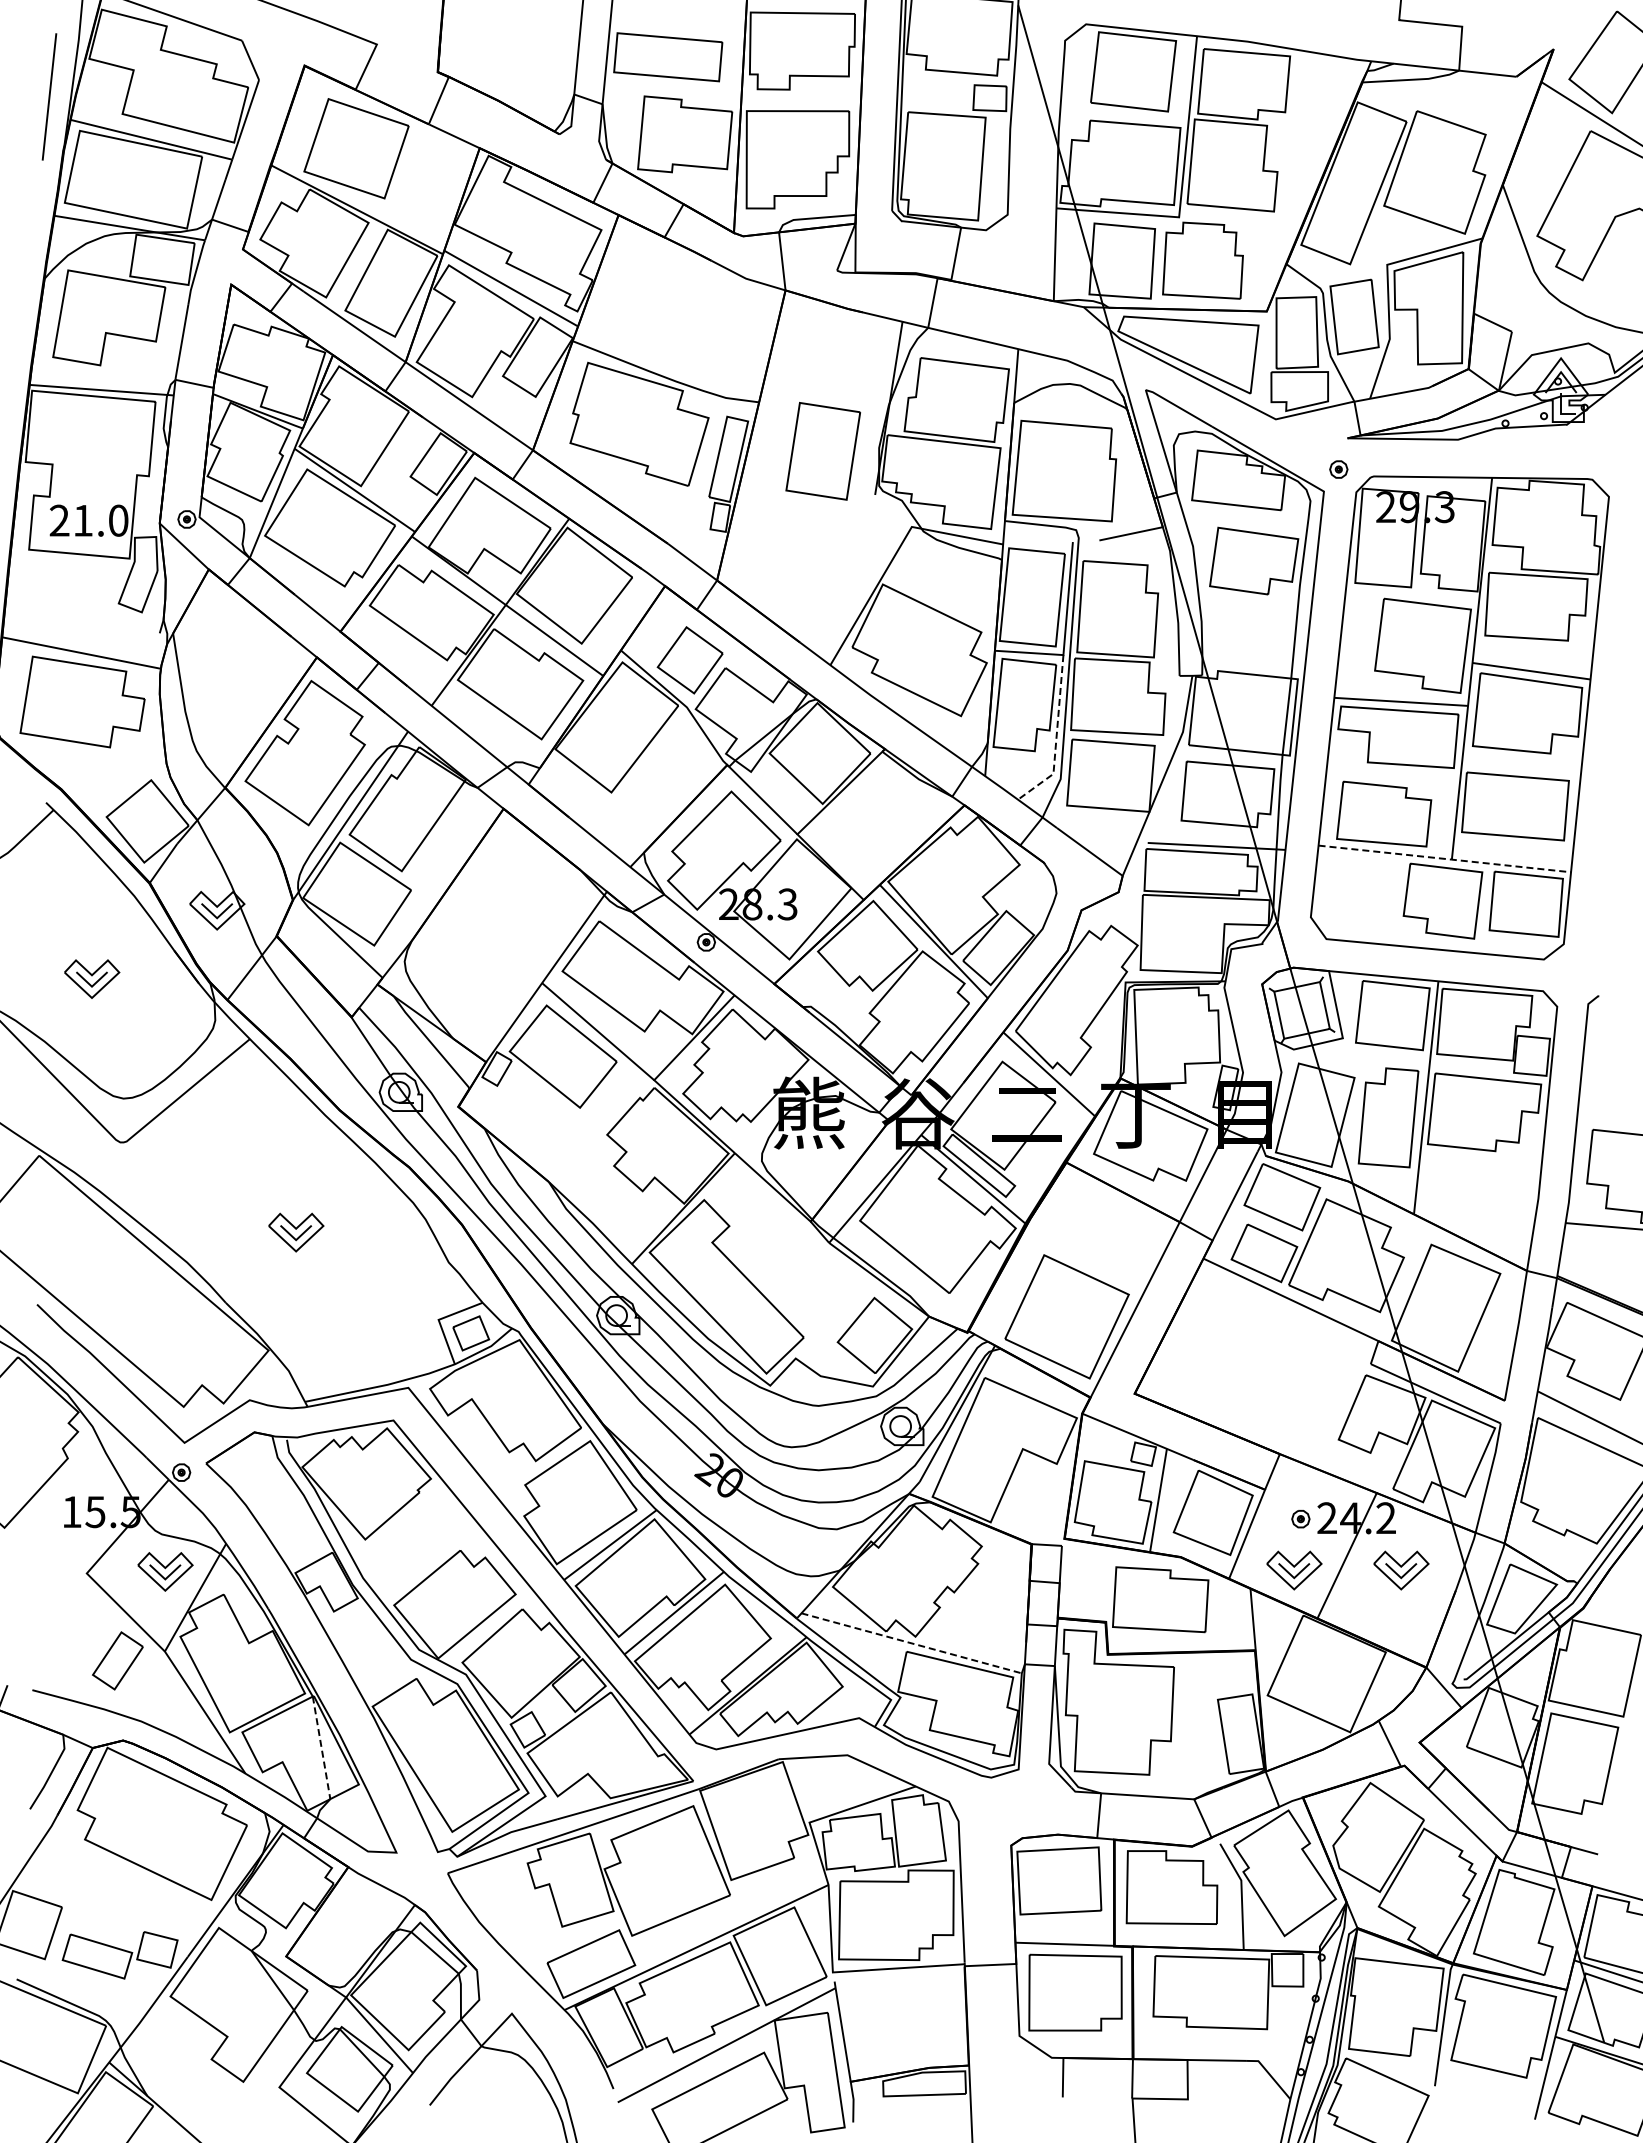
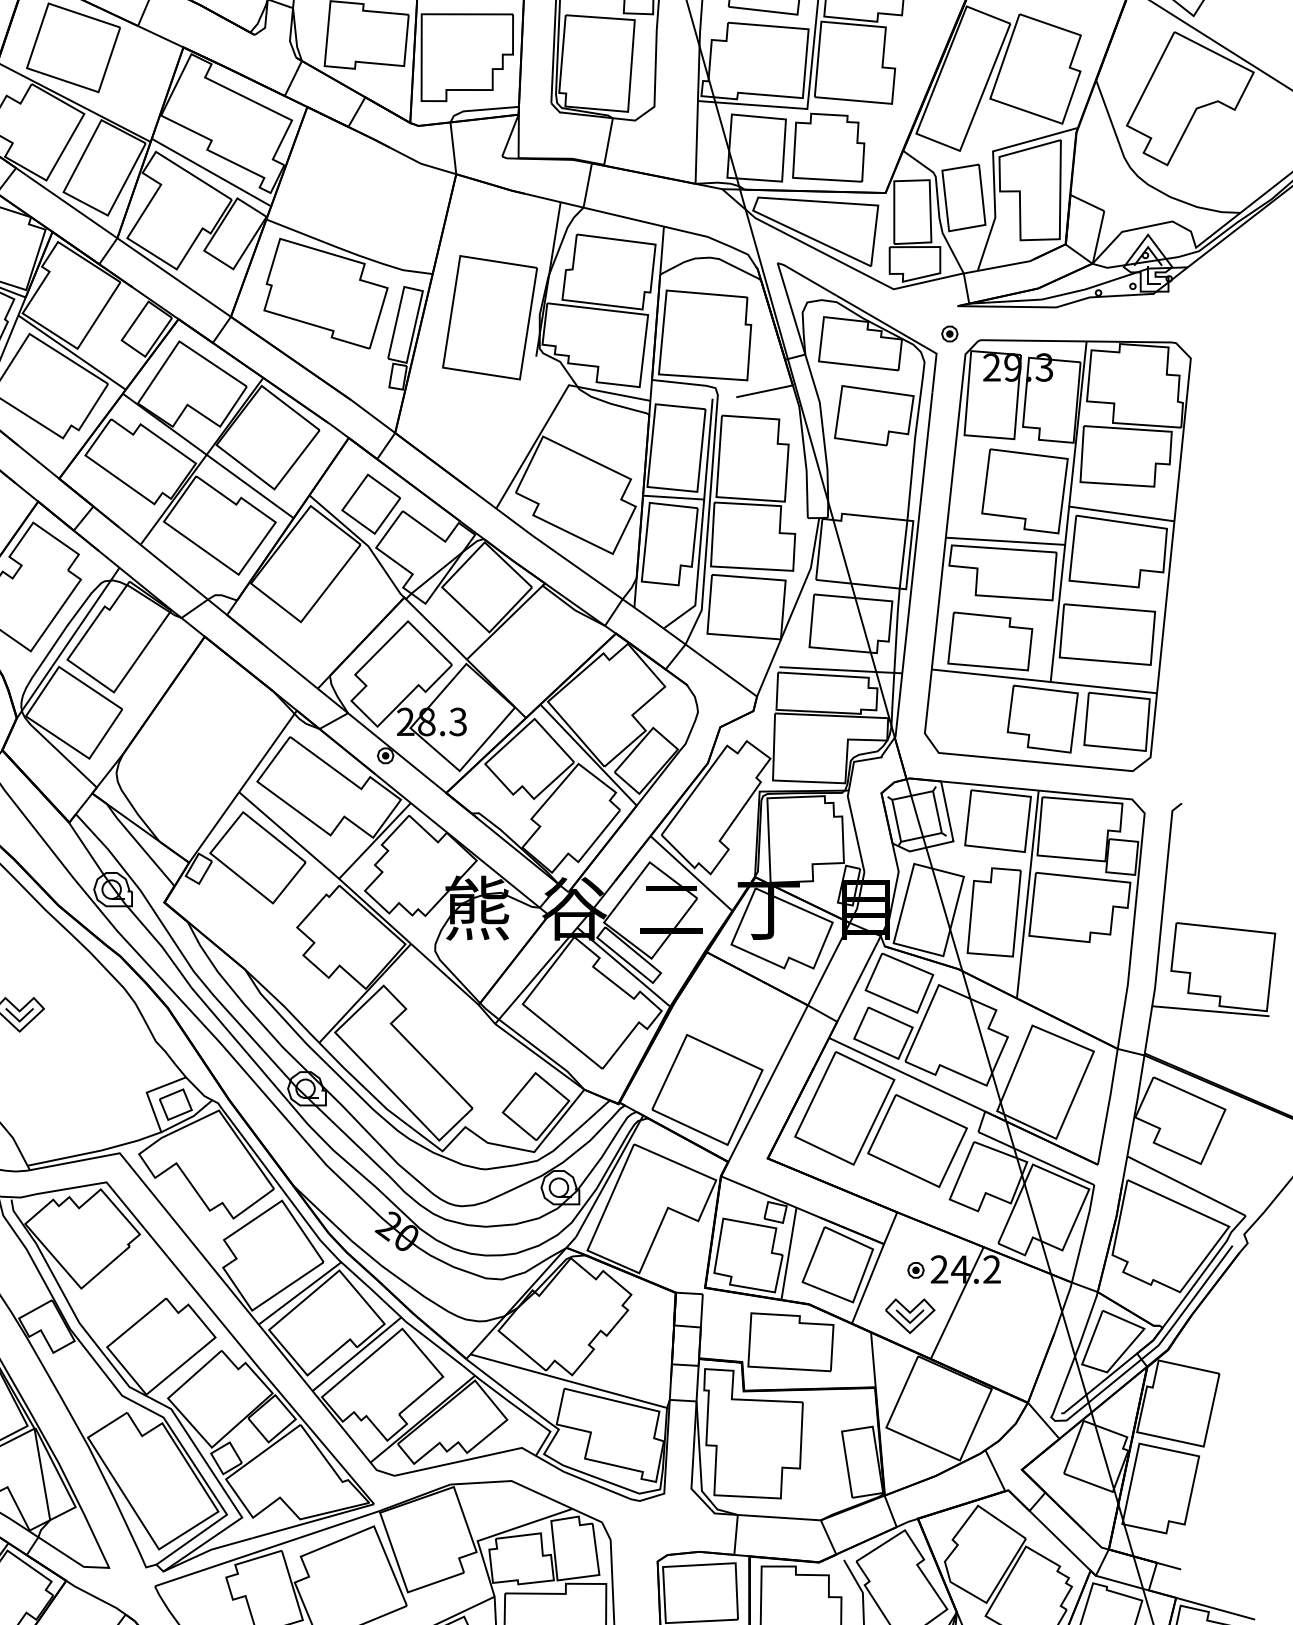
part: (822, 451) -> (489, 317), size x1.43
line: (1056, 737) -> (697, 573), dashed -> solid
line: (1444, 858) -> (1044, 681), dashed -> solid
part: (1261, 1349) -> (880, 1119), added
part: (1401, 1570) -> (1005, 1316), removed
line: (912, 1643) -> (569, 1381), dashed -> solid
line: (321, 1748) -> (42, 1474), dashed -> solid

